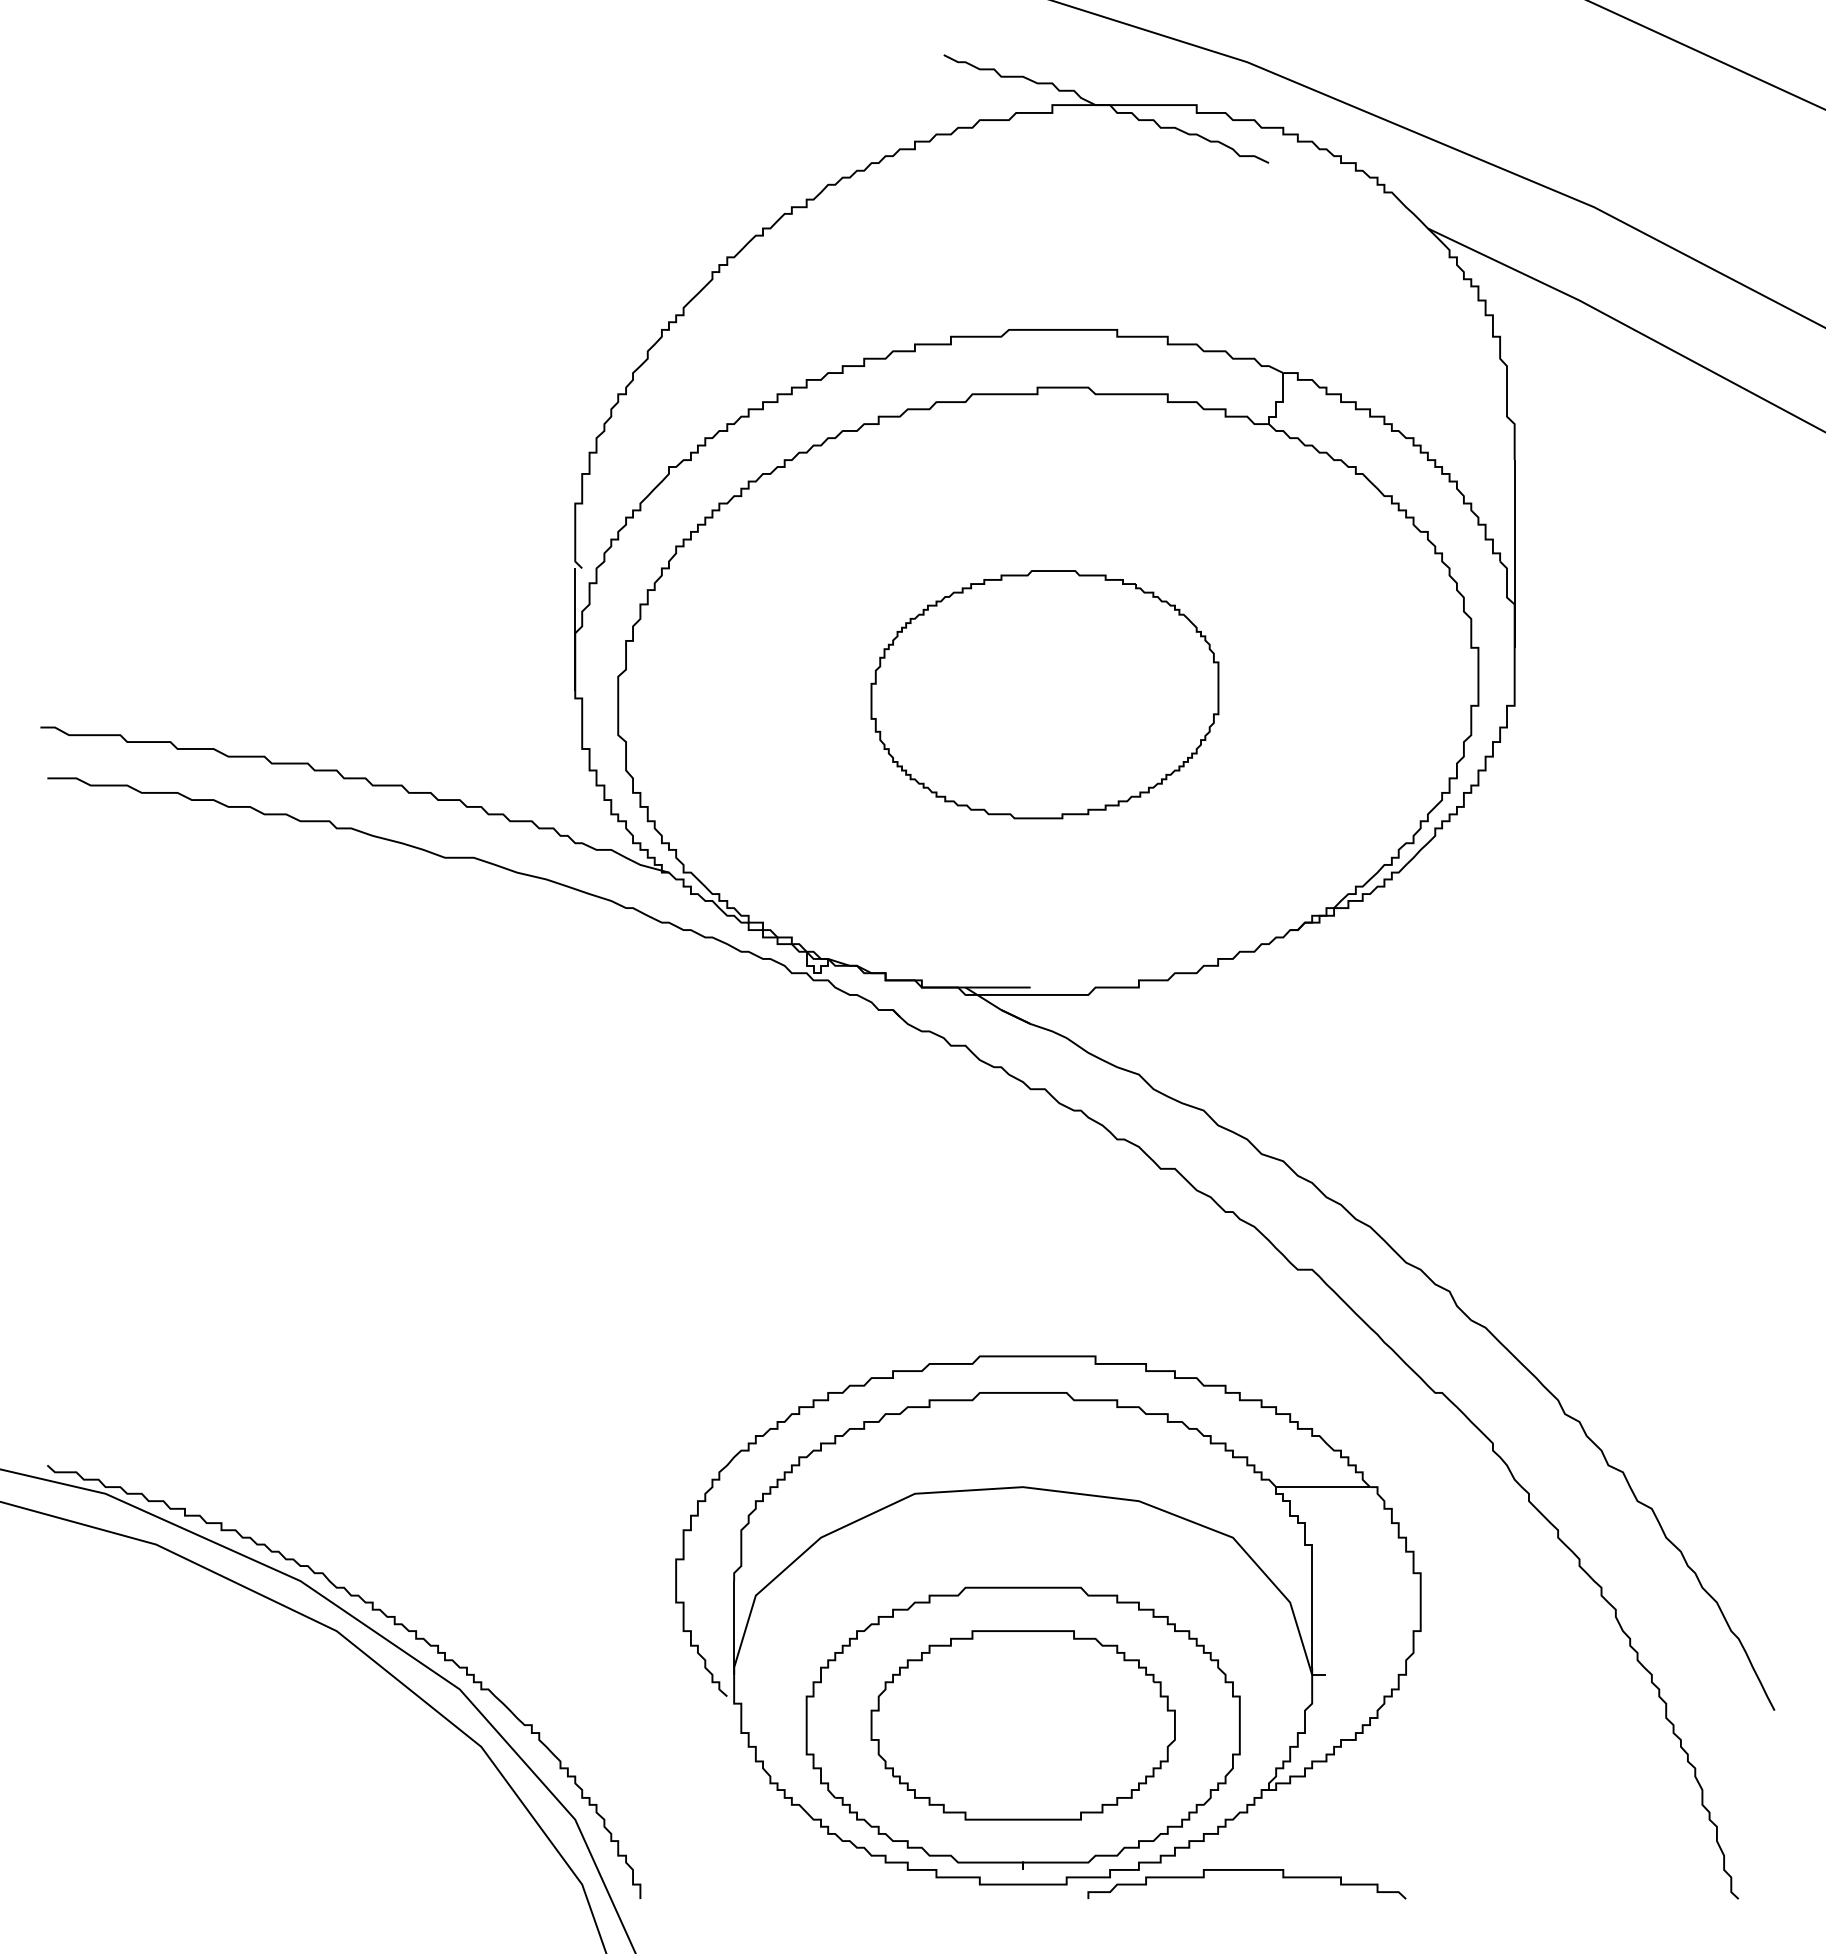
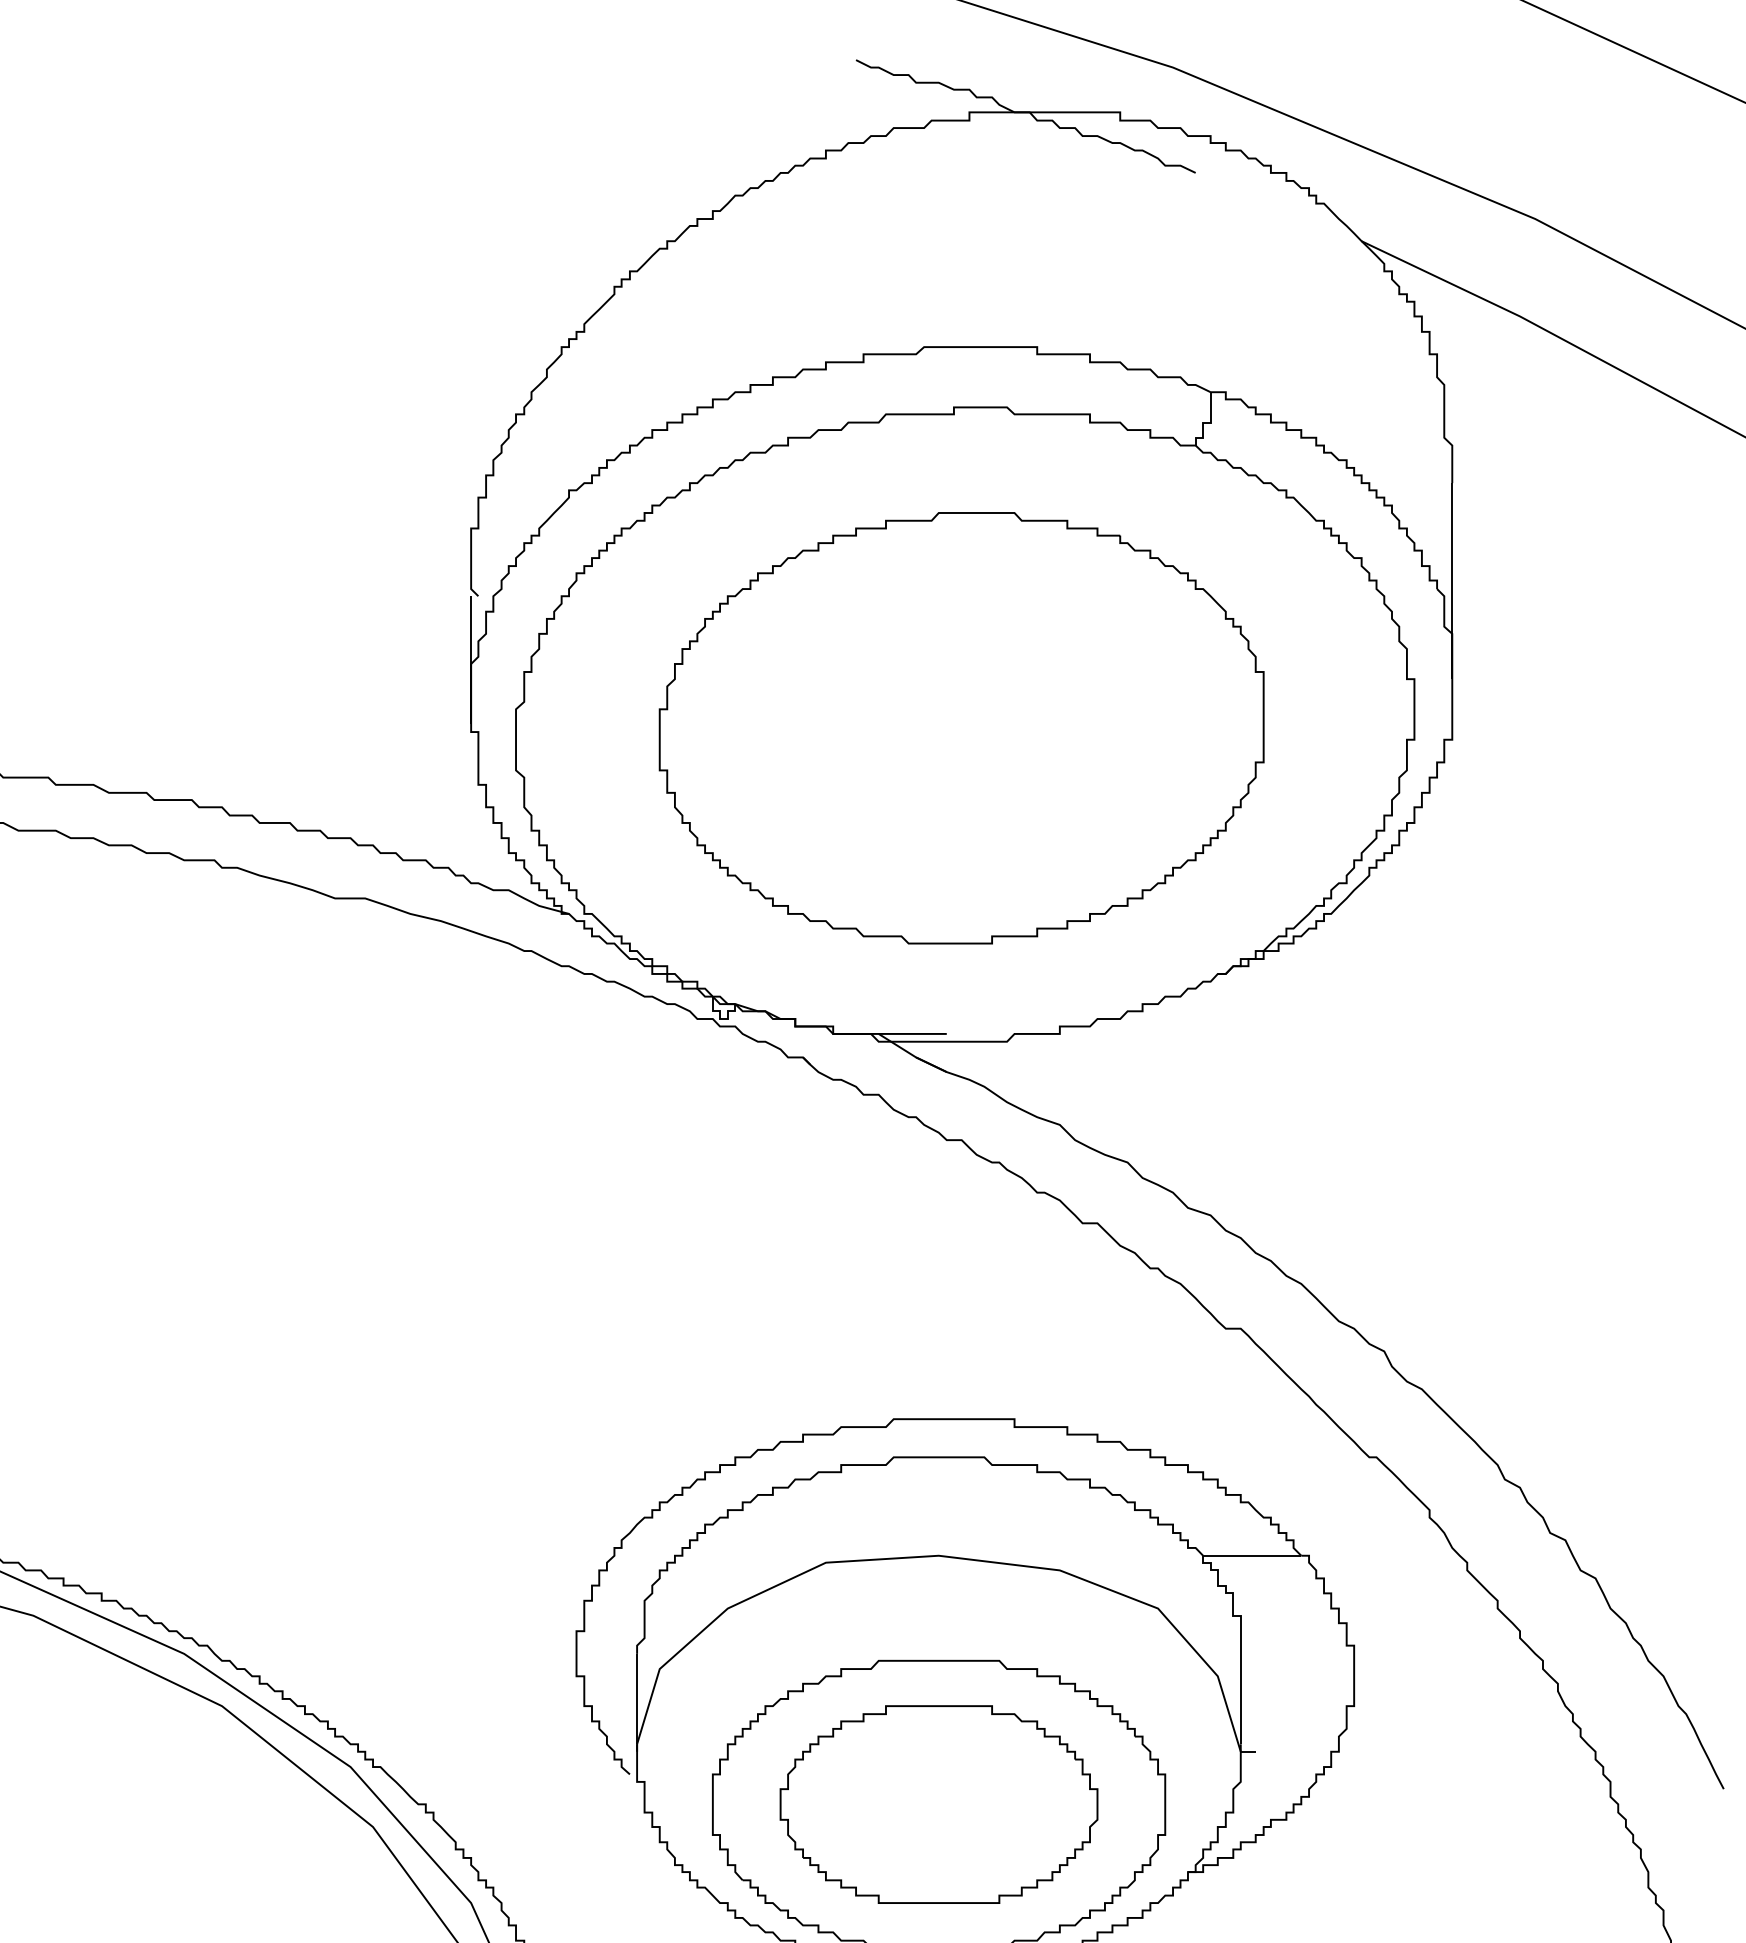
part: (1044, 694) -> (961, 727), size x1.67

